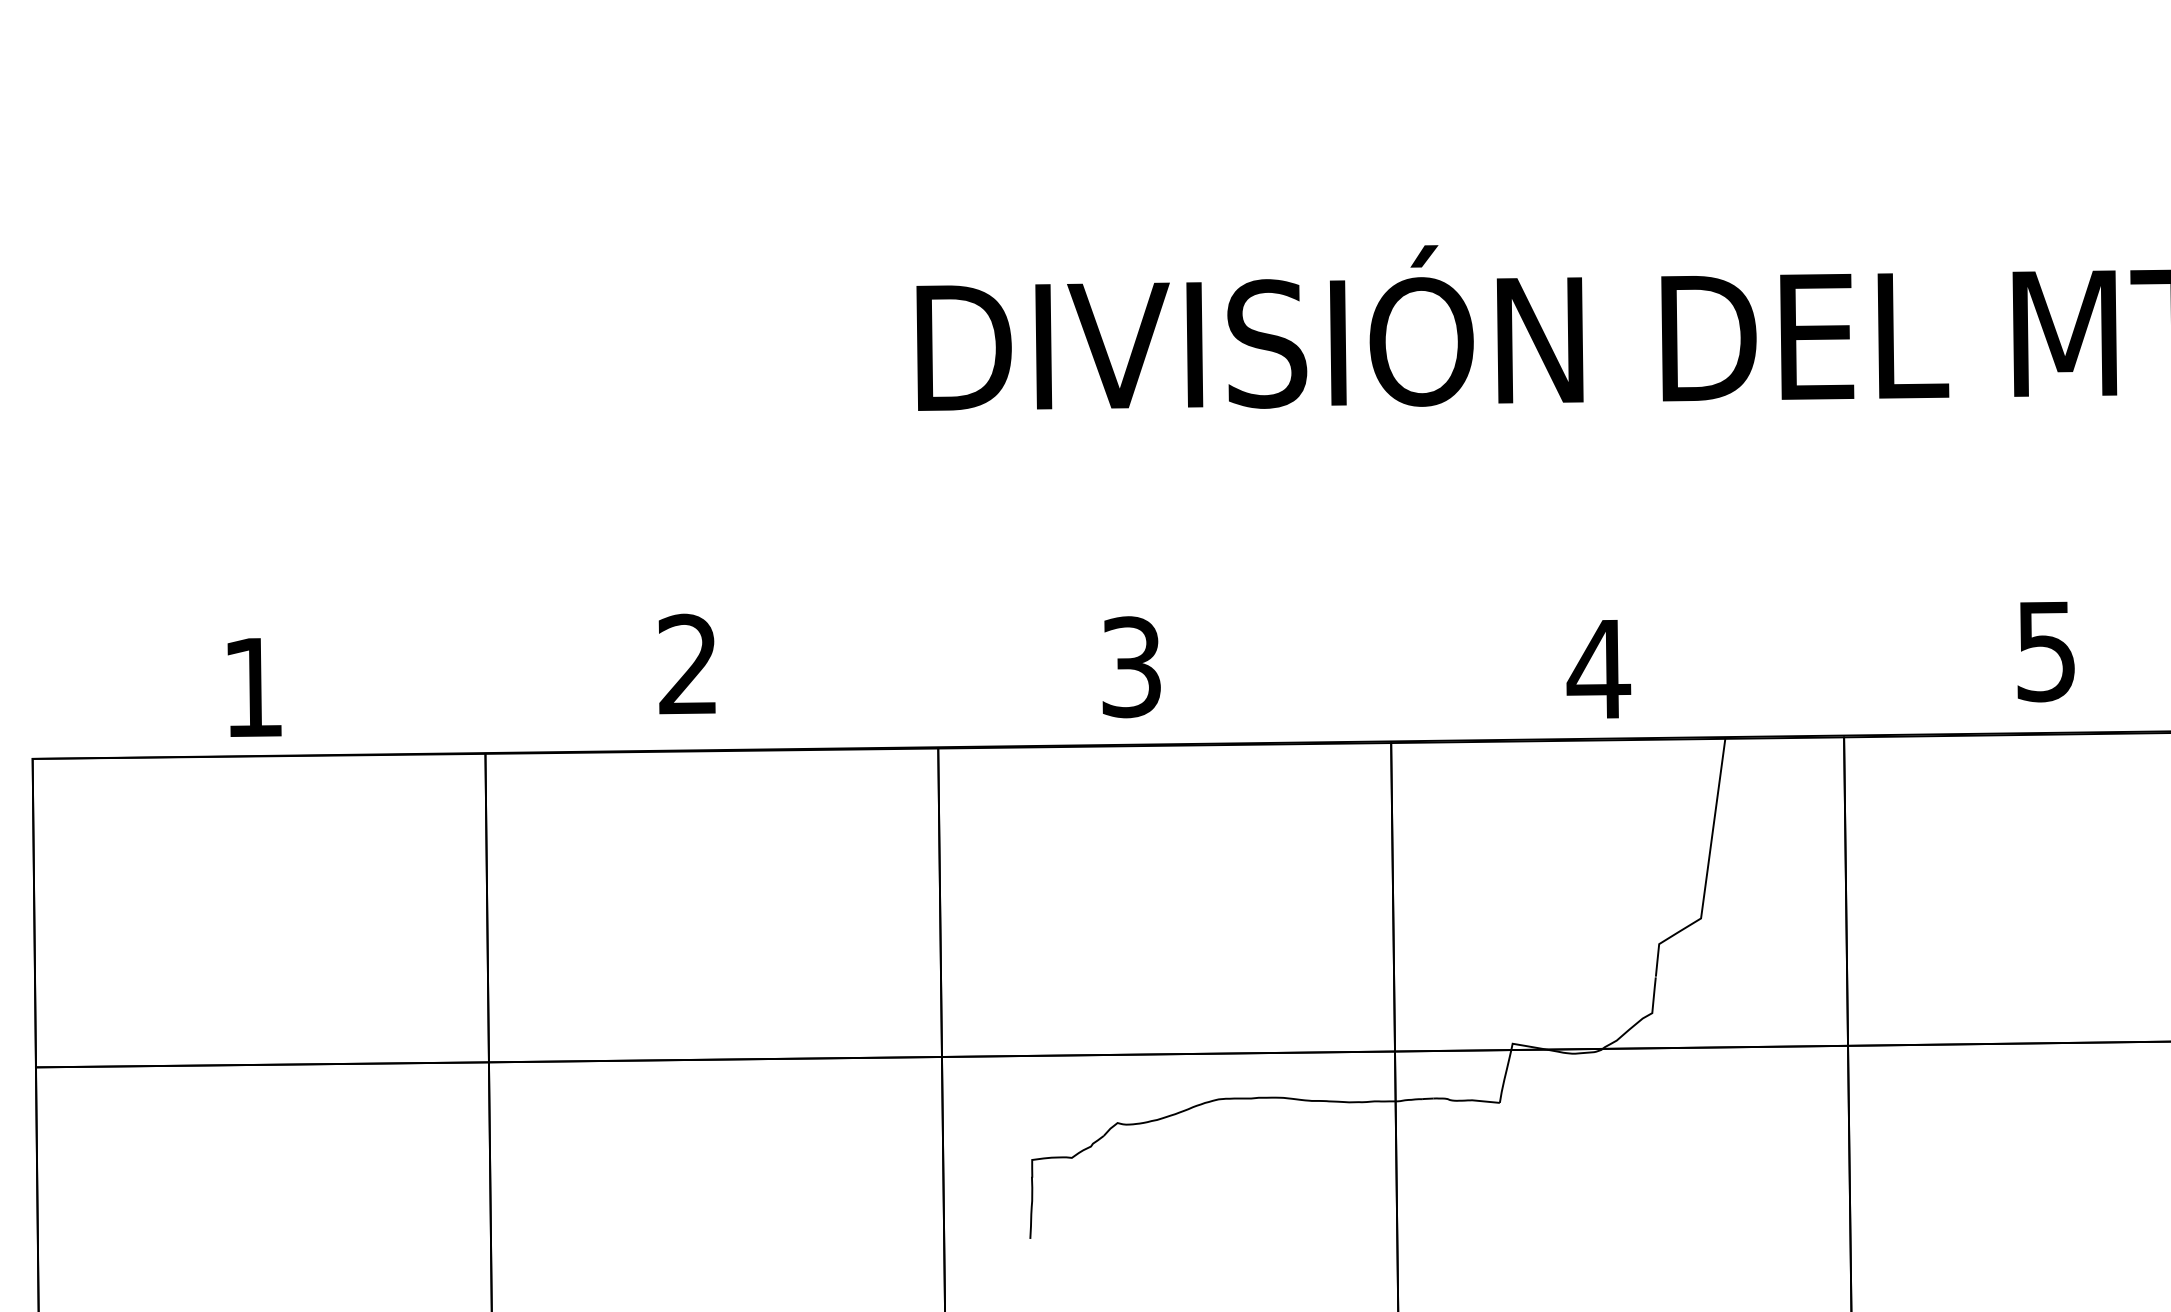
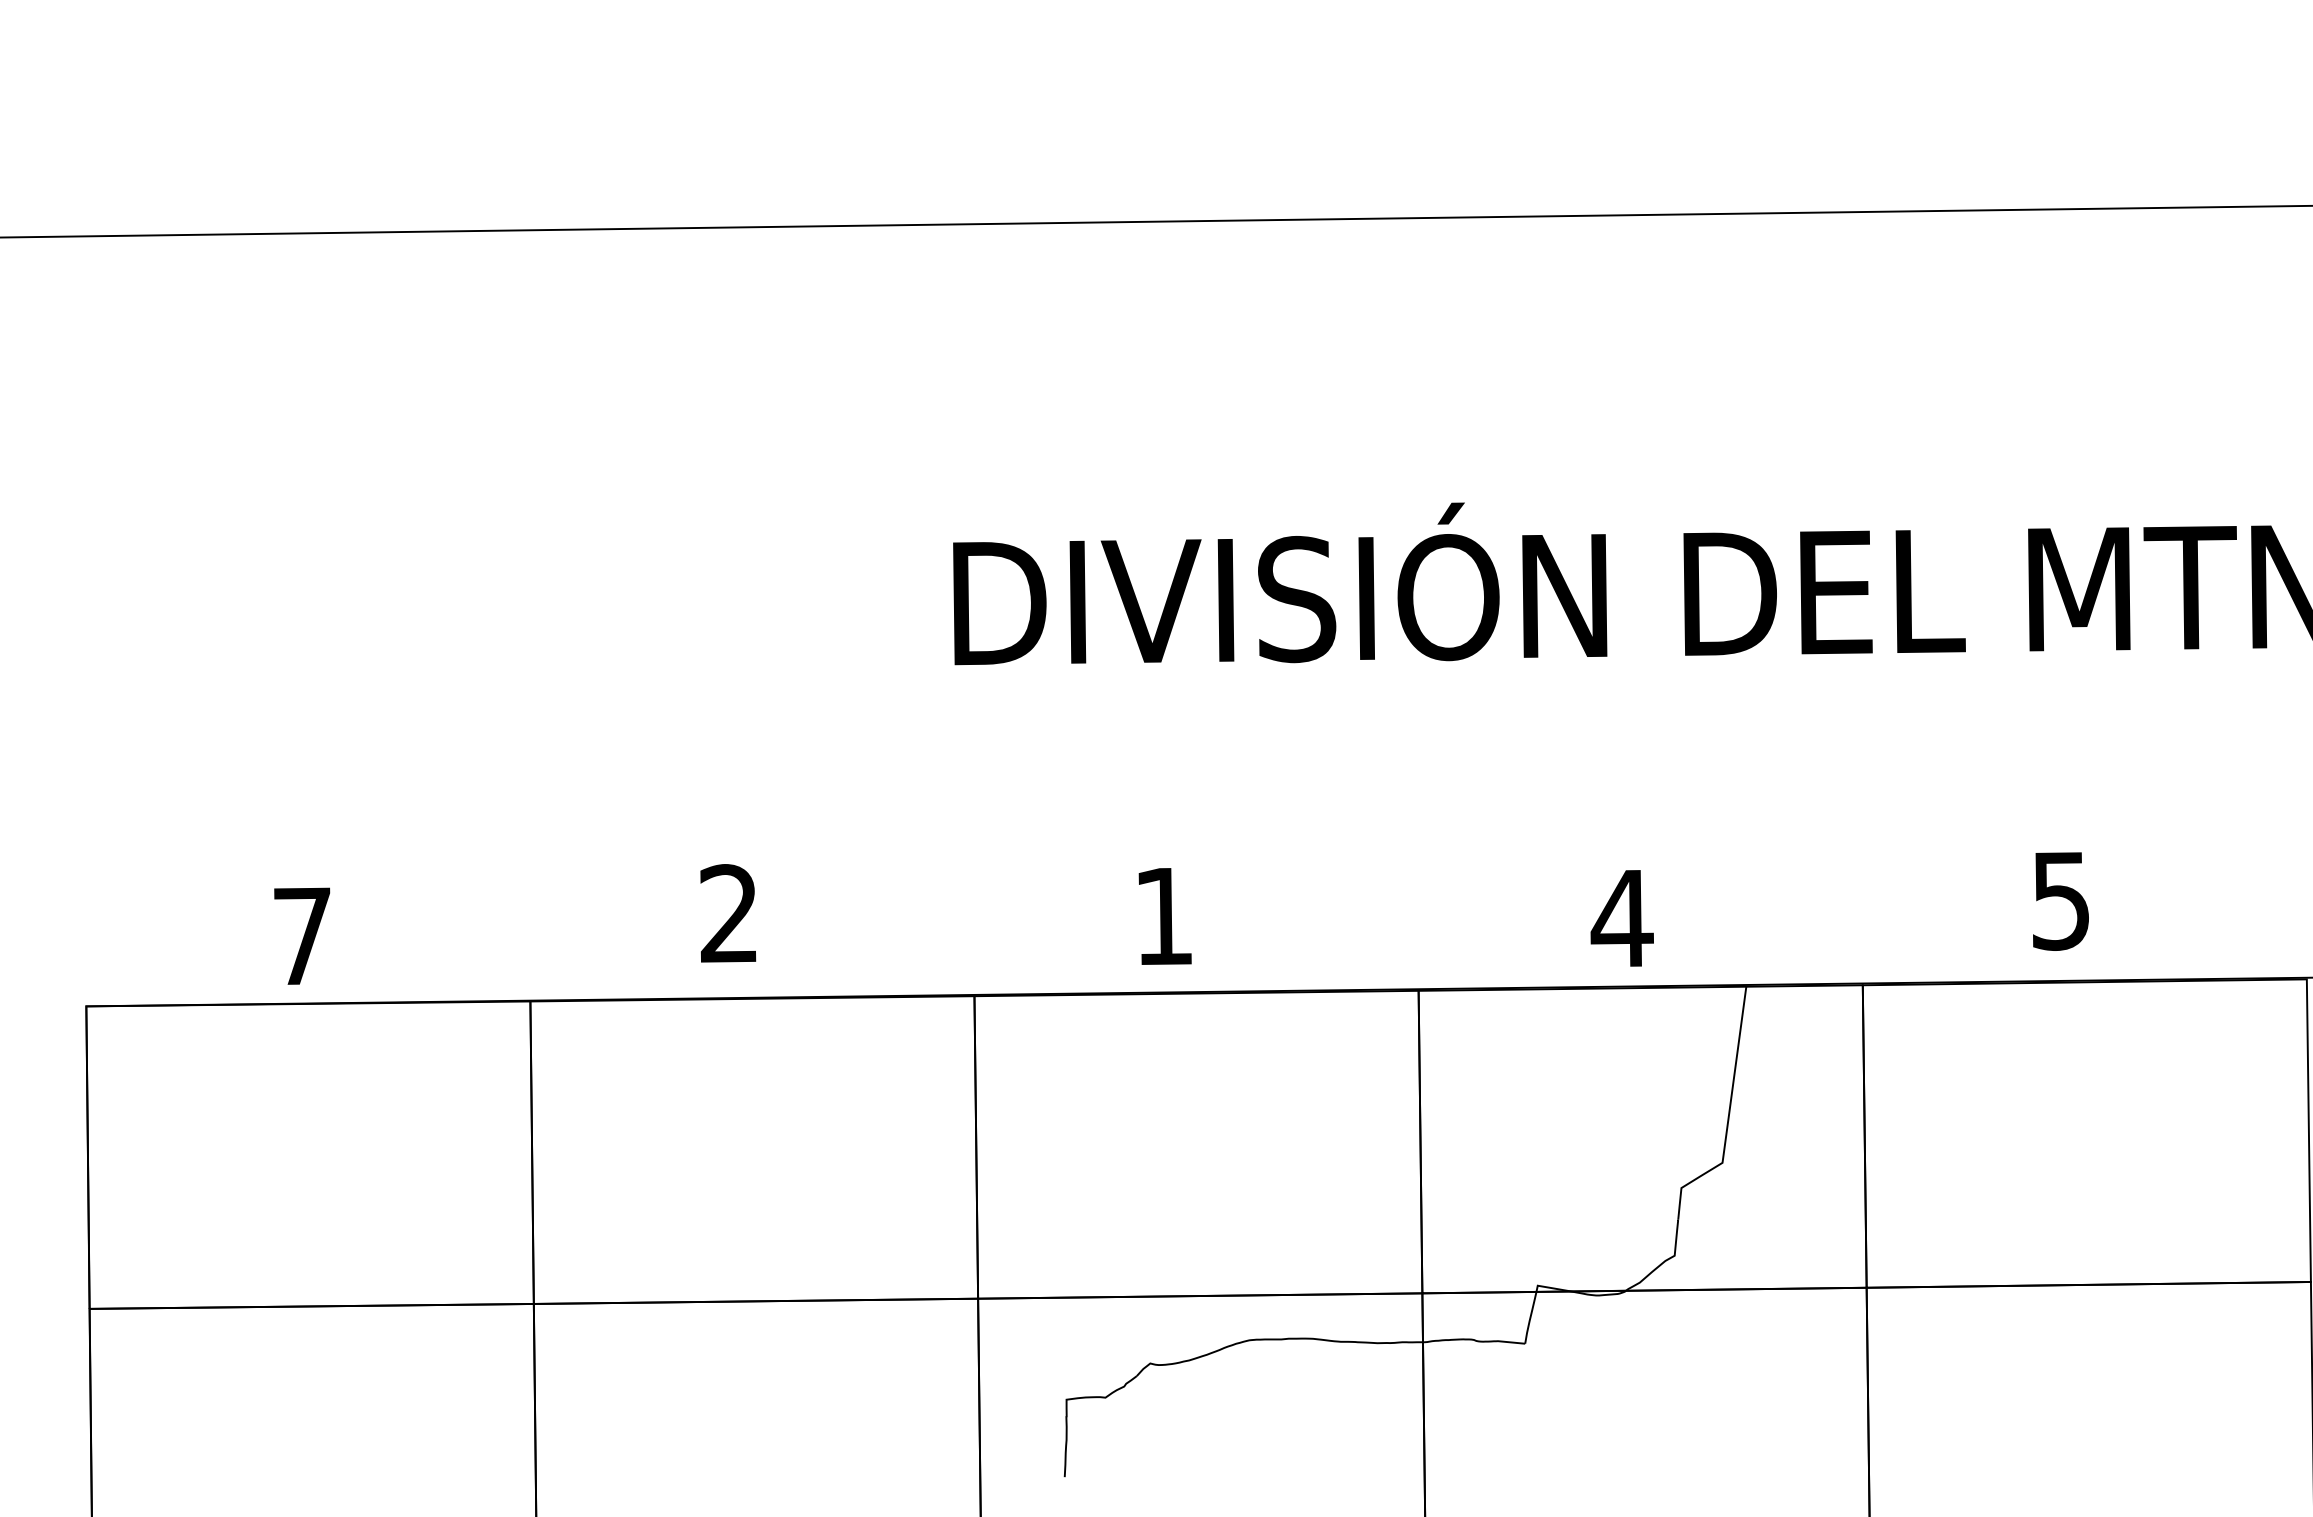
text: (1131, 667) -> (1163, 916), 3 -> 1
text: (253, 686) -> (302, 935), 1 -> 7

